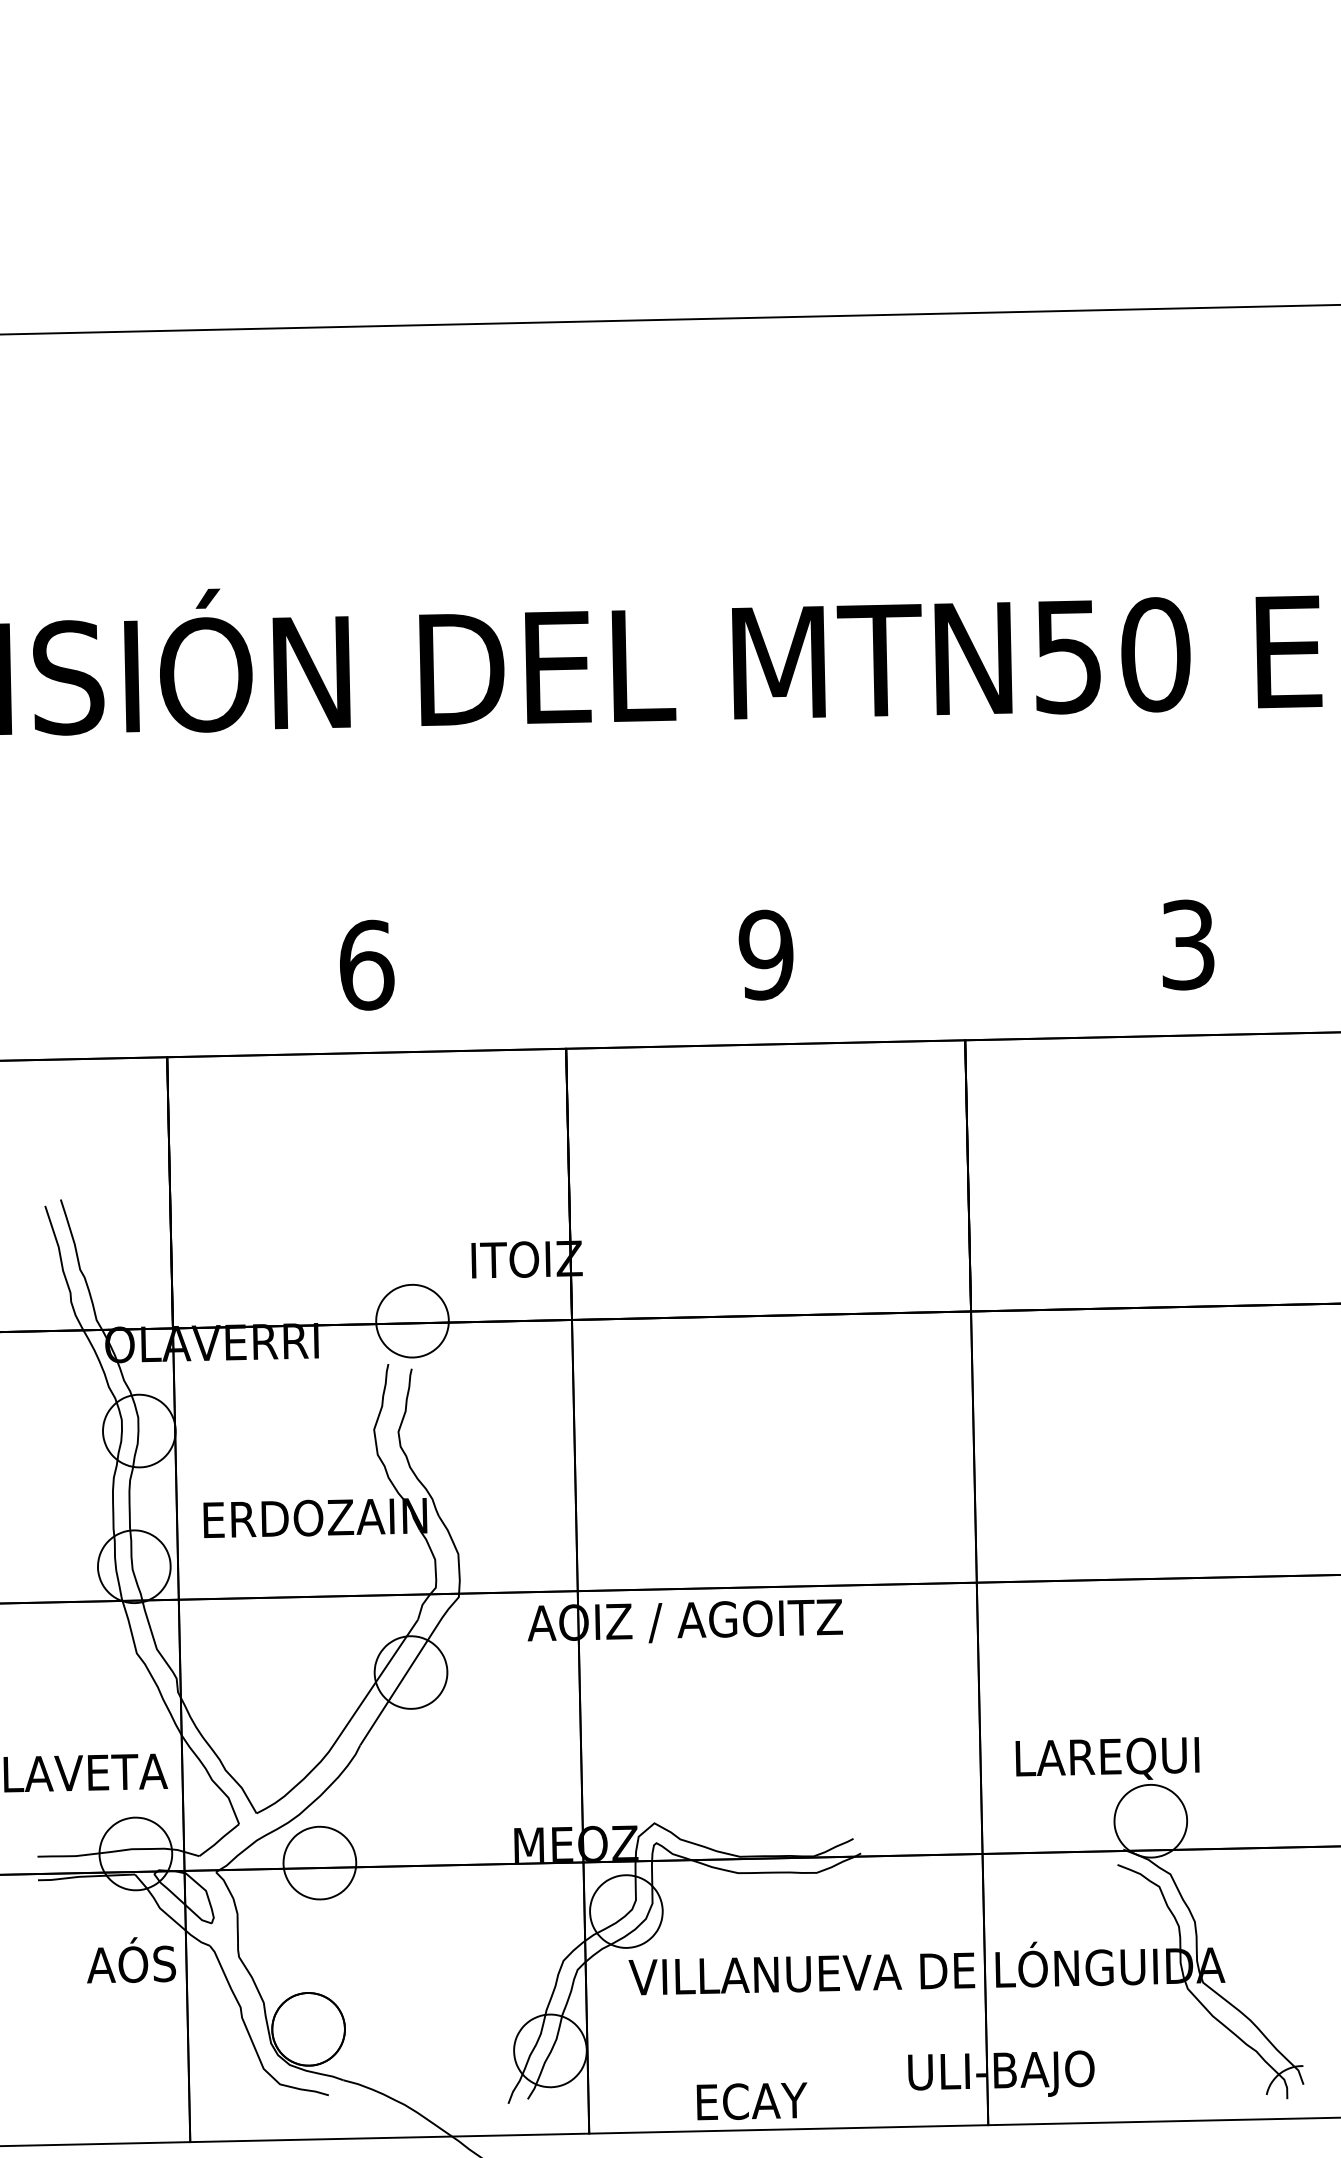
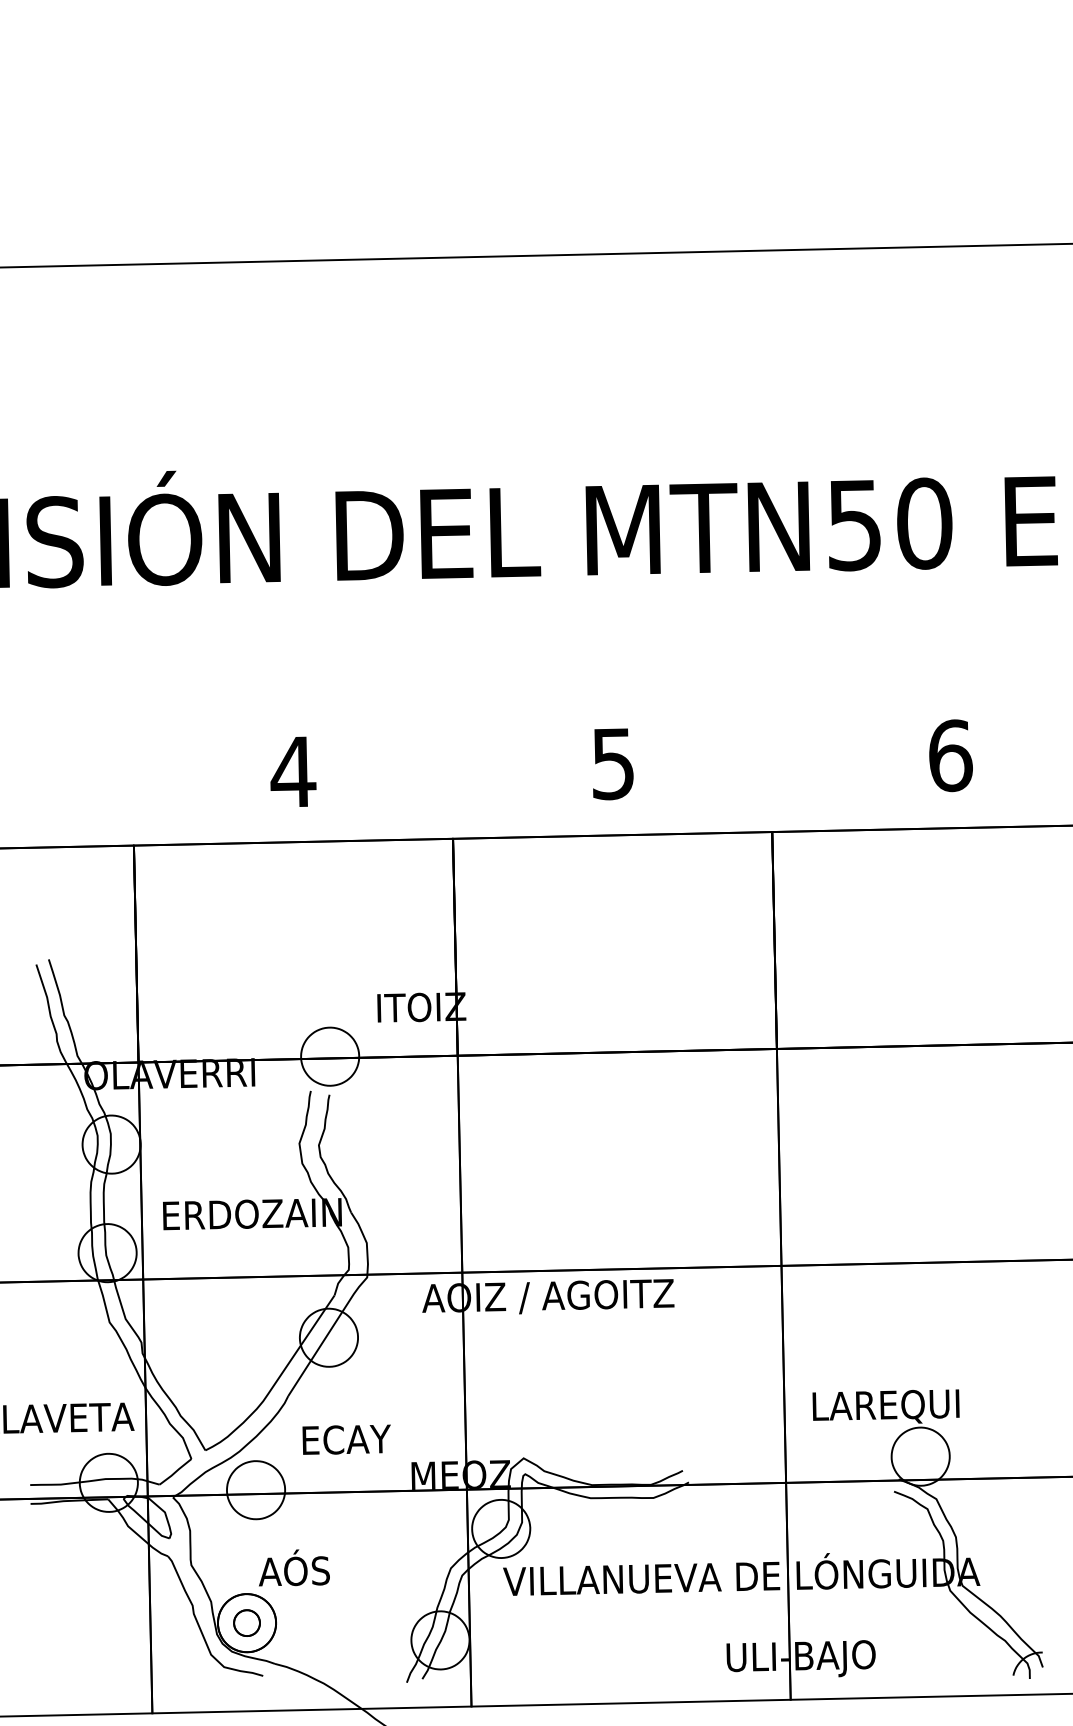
text: (1188, 944) -> (950, 755), 3 -> 6
text: (765, 954) -> (612, 763), 9 -> 5
text: (366, 964) -> (293, 771), 6 -> 4
text: (131, 1959) -> (294, 1567), moved
part: (307, 2028) -> (246, 1622), added
text: (751, 2101) -> (346, 1439), moved

